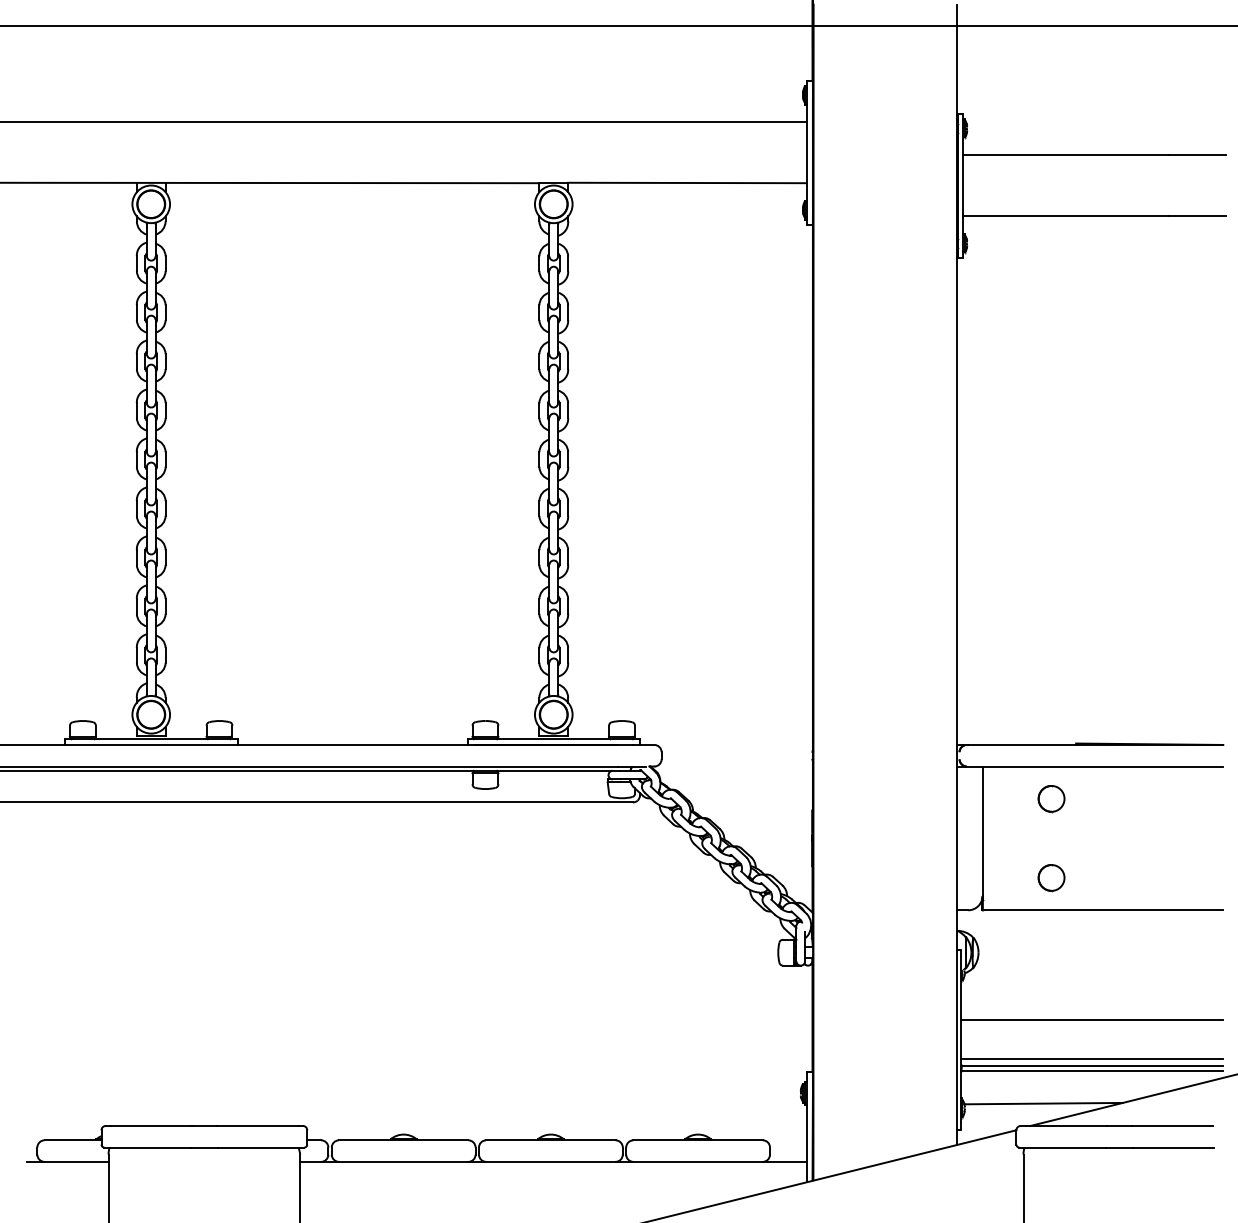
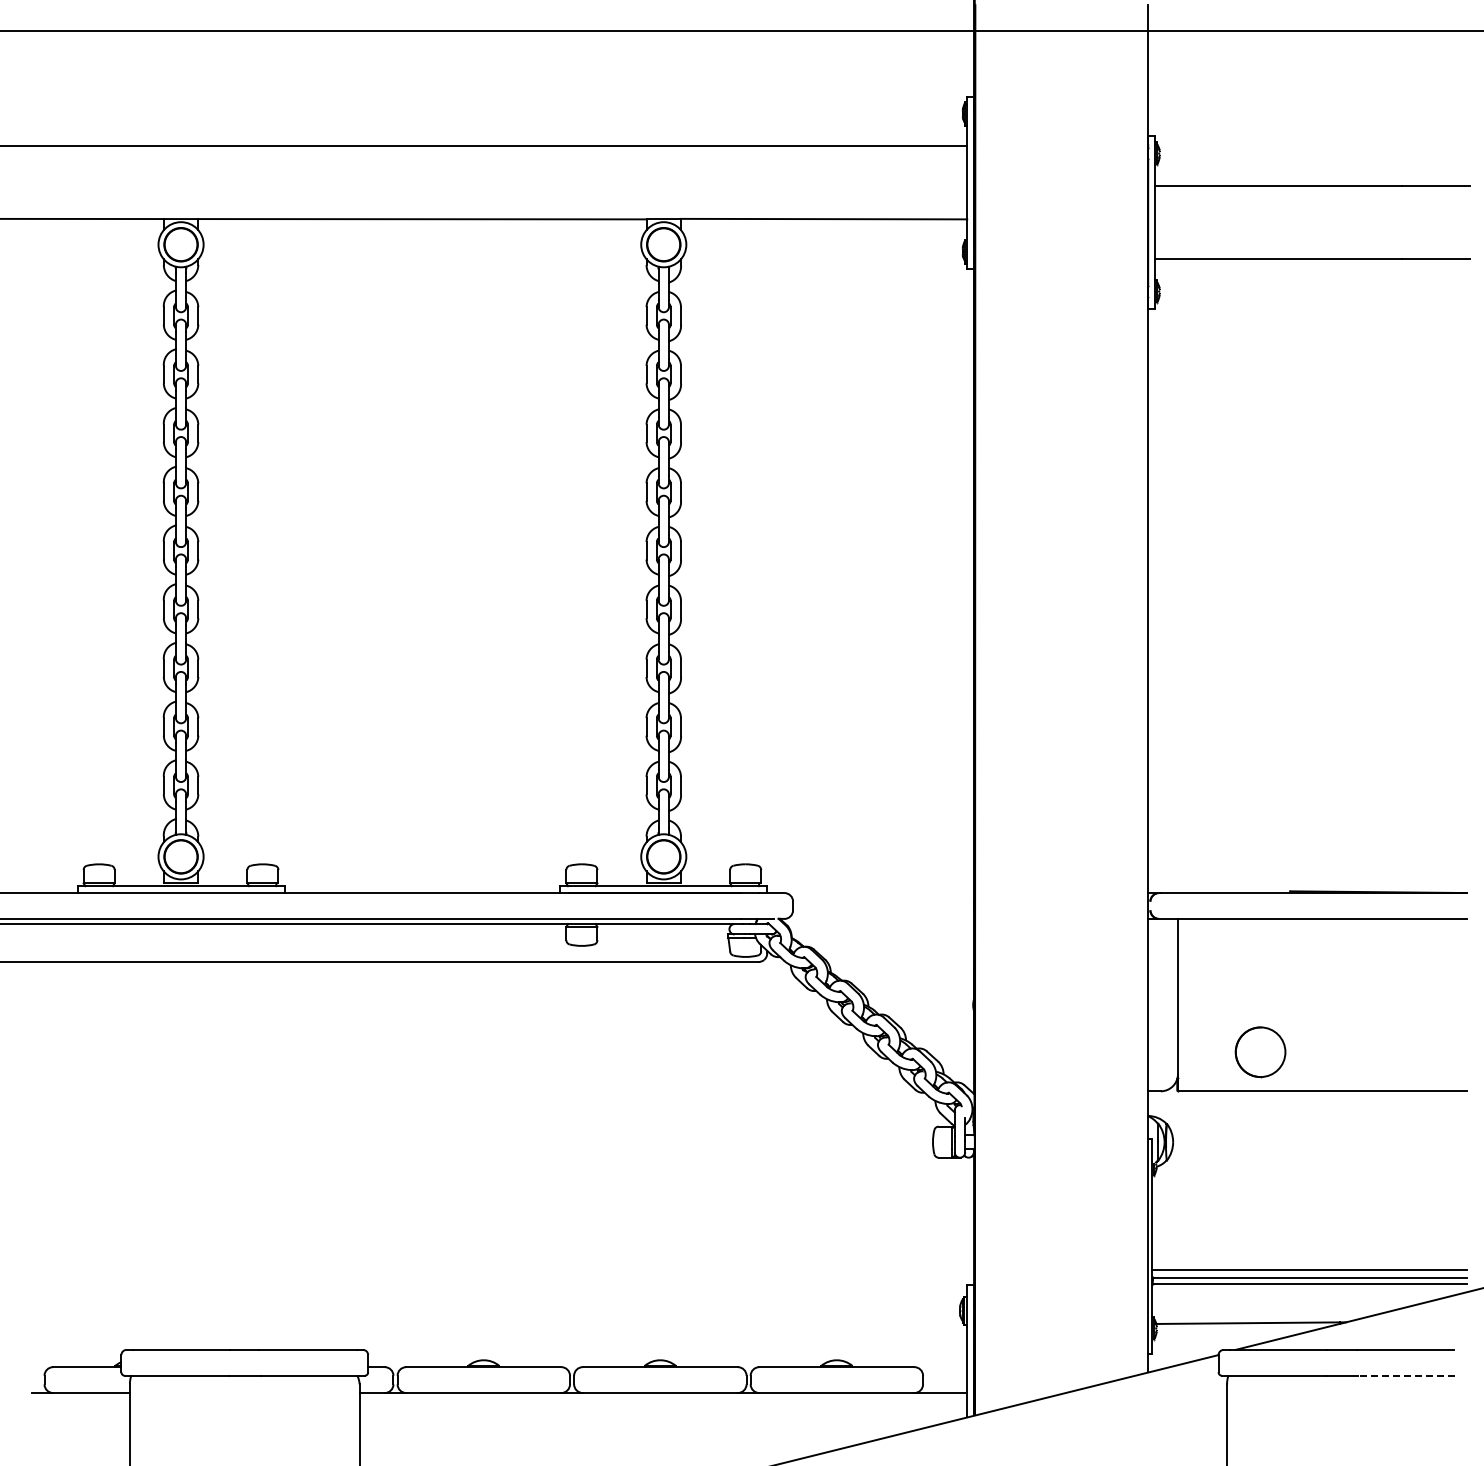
circle: (1051, 798) -> (1260, 957), removed
circle: (1051, 877) -> (1260, 1052), size x1.6
line: (1092, 1020) -> (1309, 1223), removed
line: (1173, 1147) -> (1406, 1375), solid -> dashed

